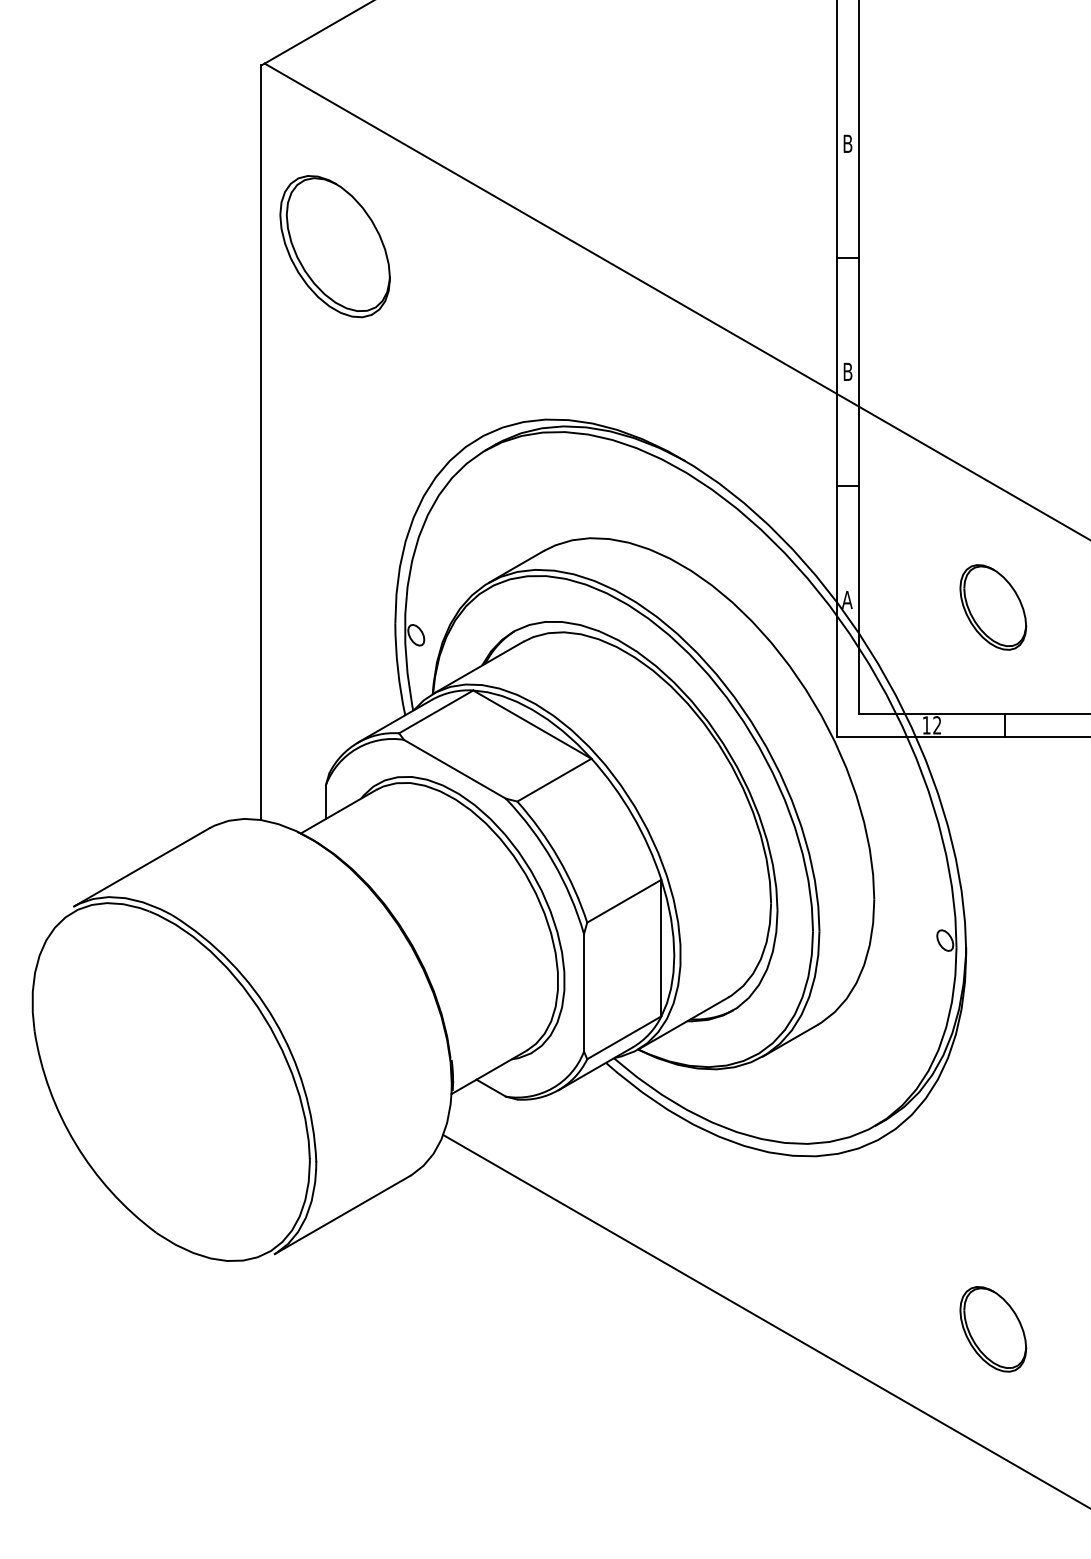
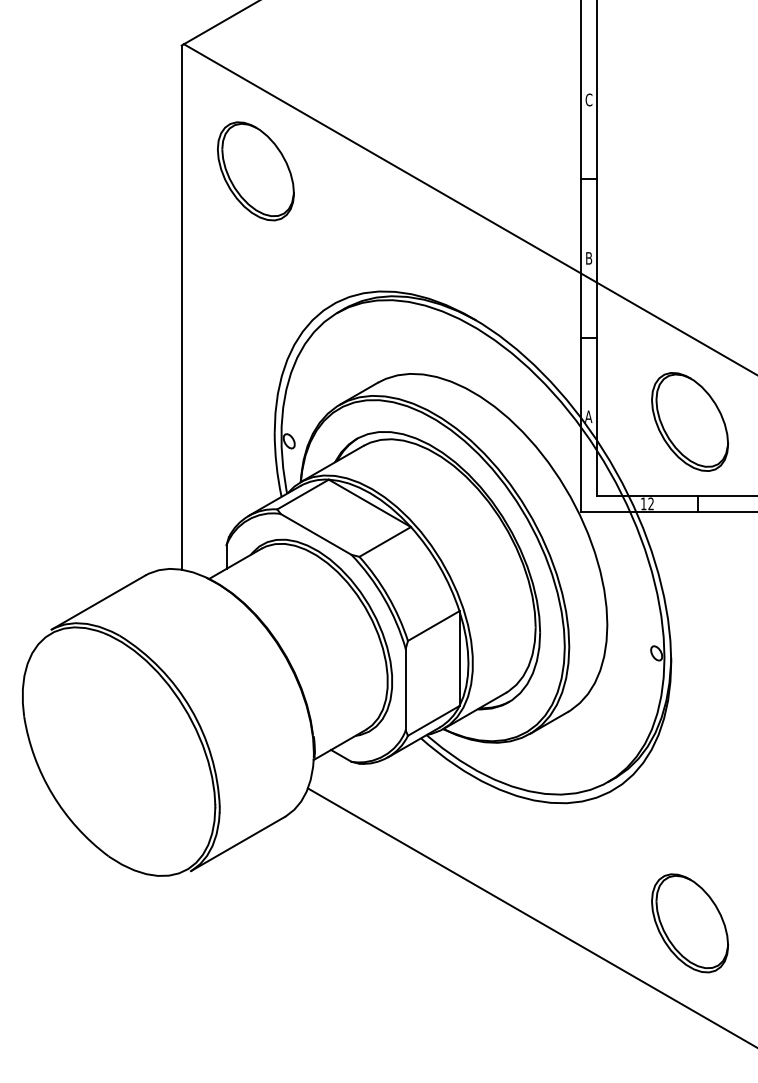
text: (847, 143) -> (588, 99), B -> C
part: (334, 246) -> (255, 171), moved
part: (992, 606) -> (689, 421), size x1.67
part: (992, 1329) -> (689, 923), size x1.67

